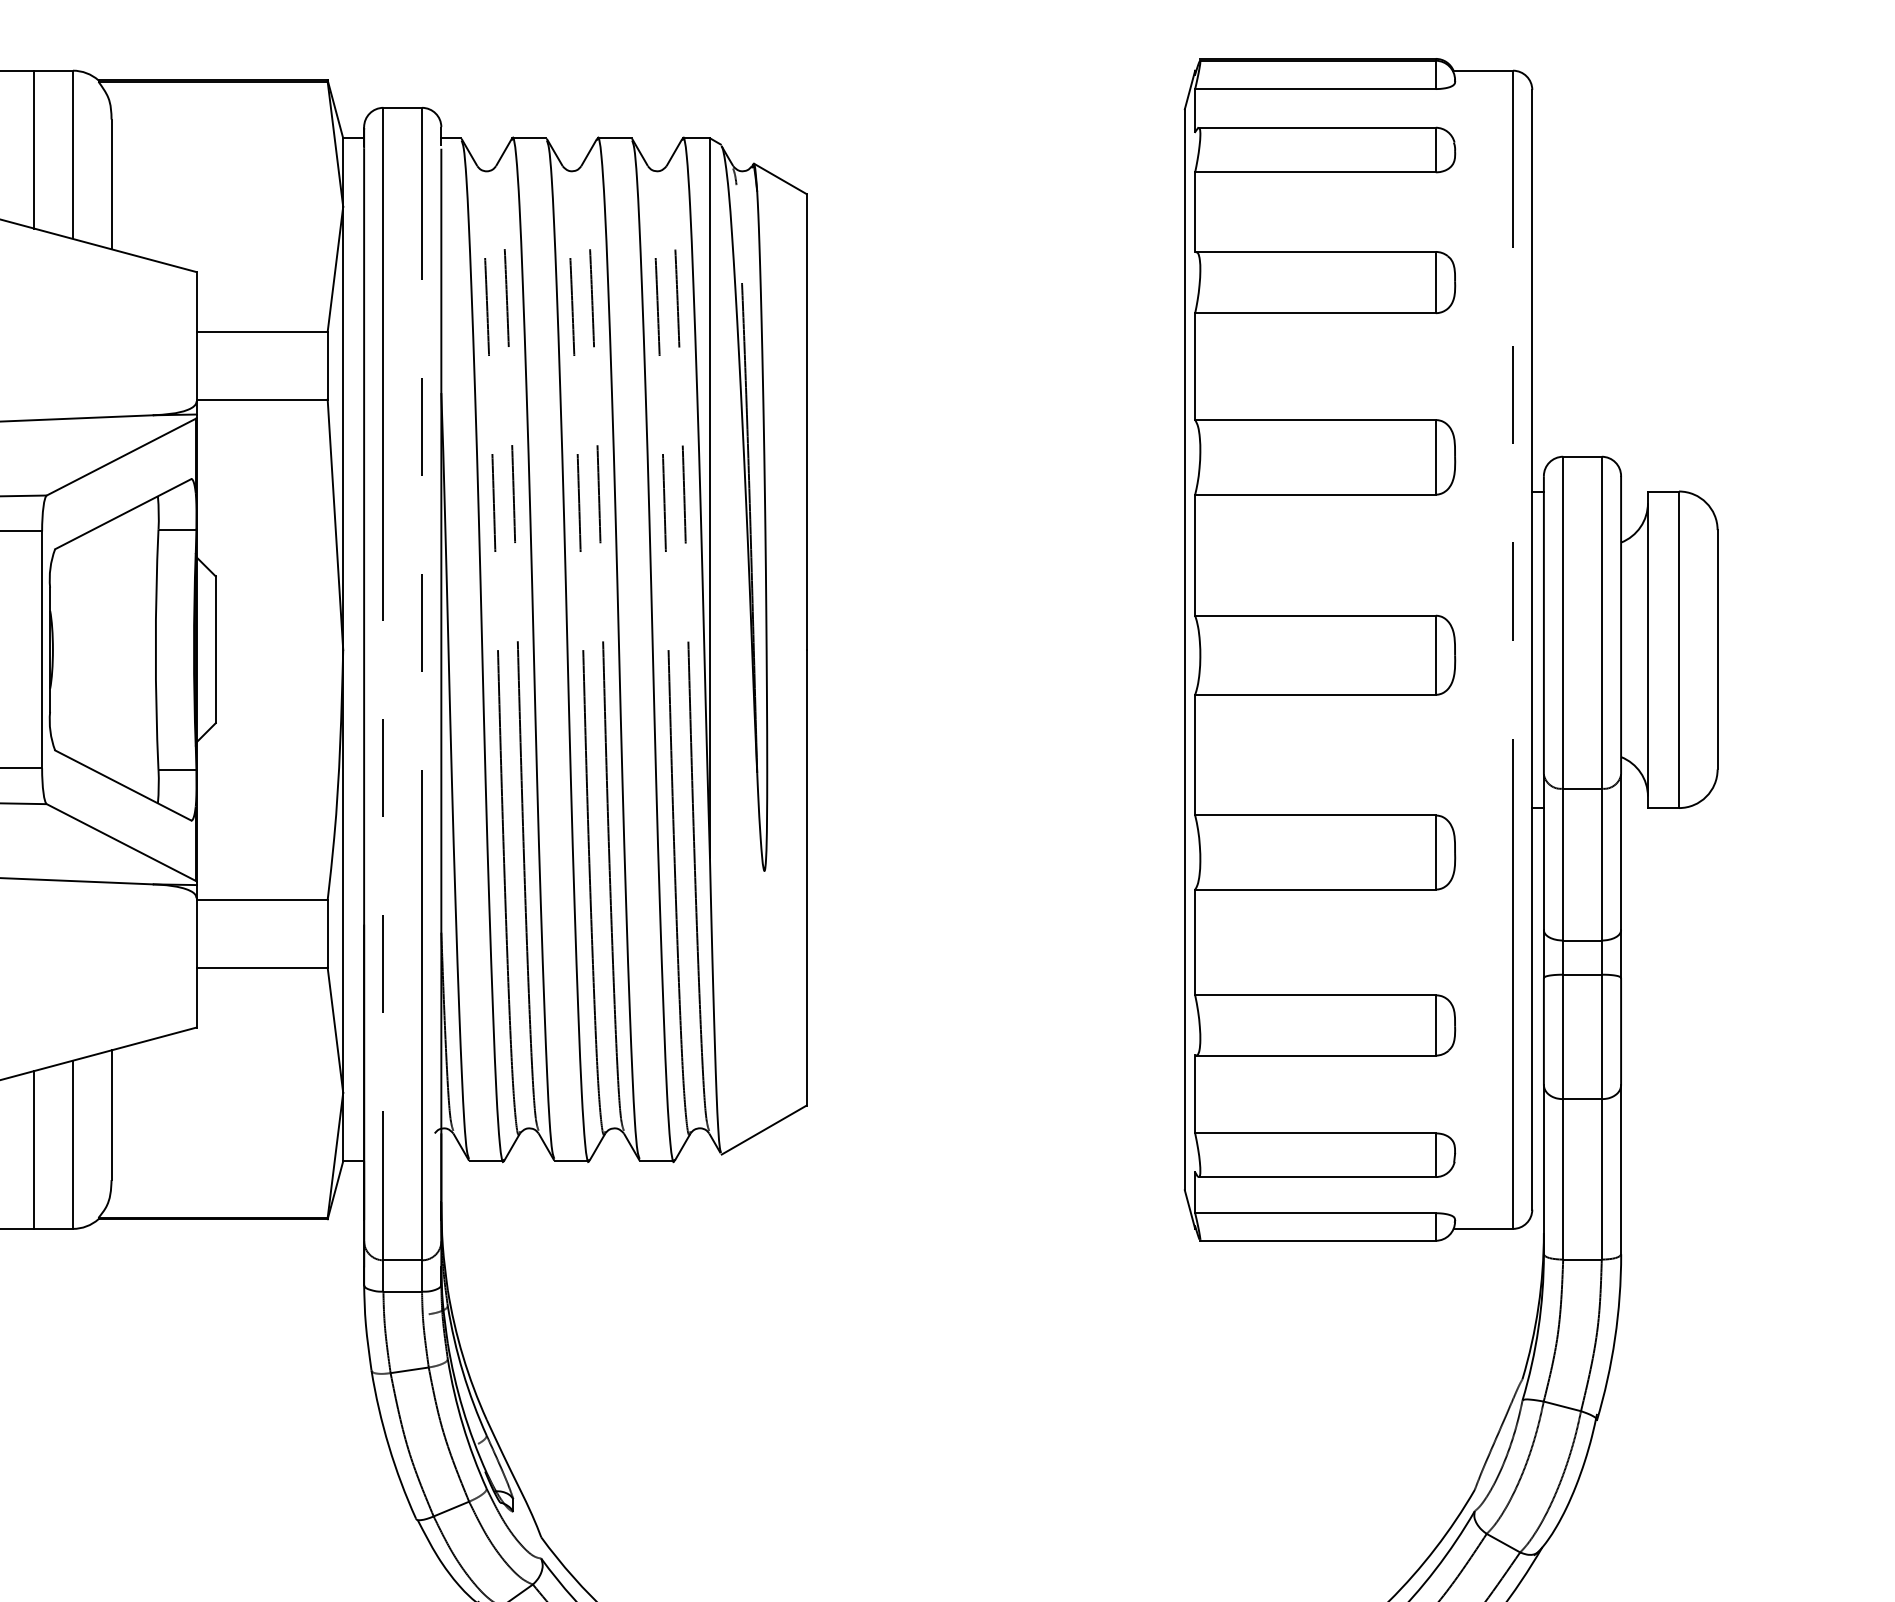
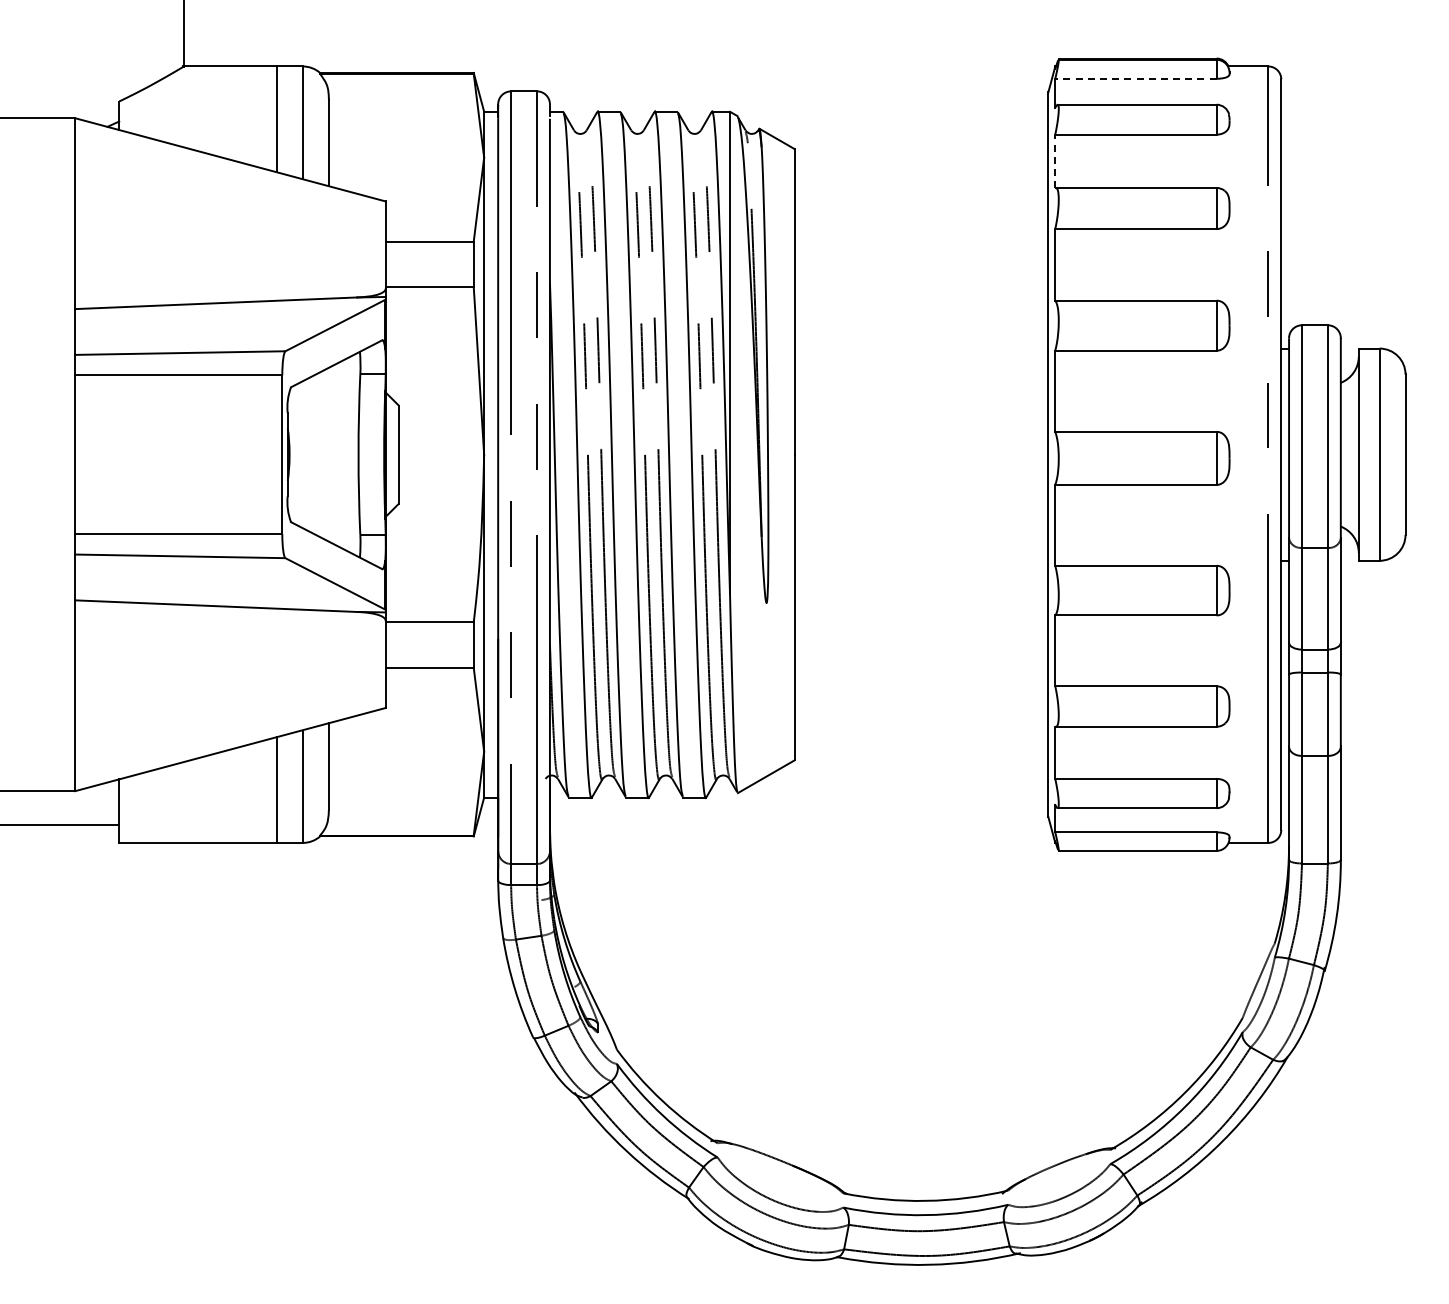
line: (1314, 88) -> (1135, 78), solid -> dashed
line: (1195, 212) -> (1055, 161), solid -> dashed

